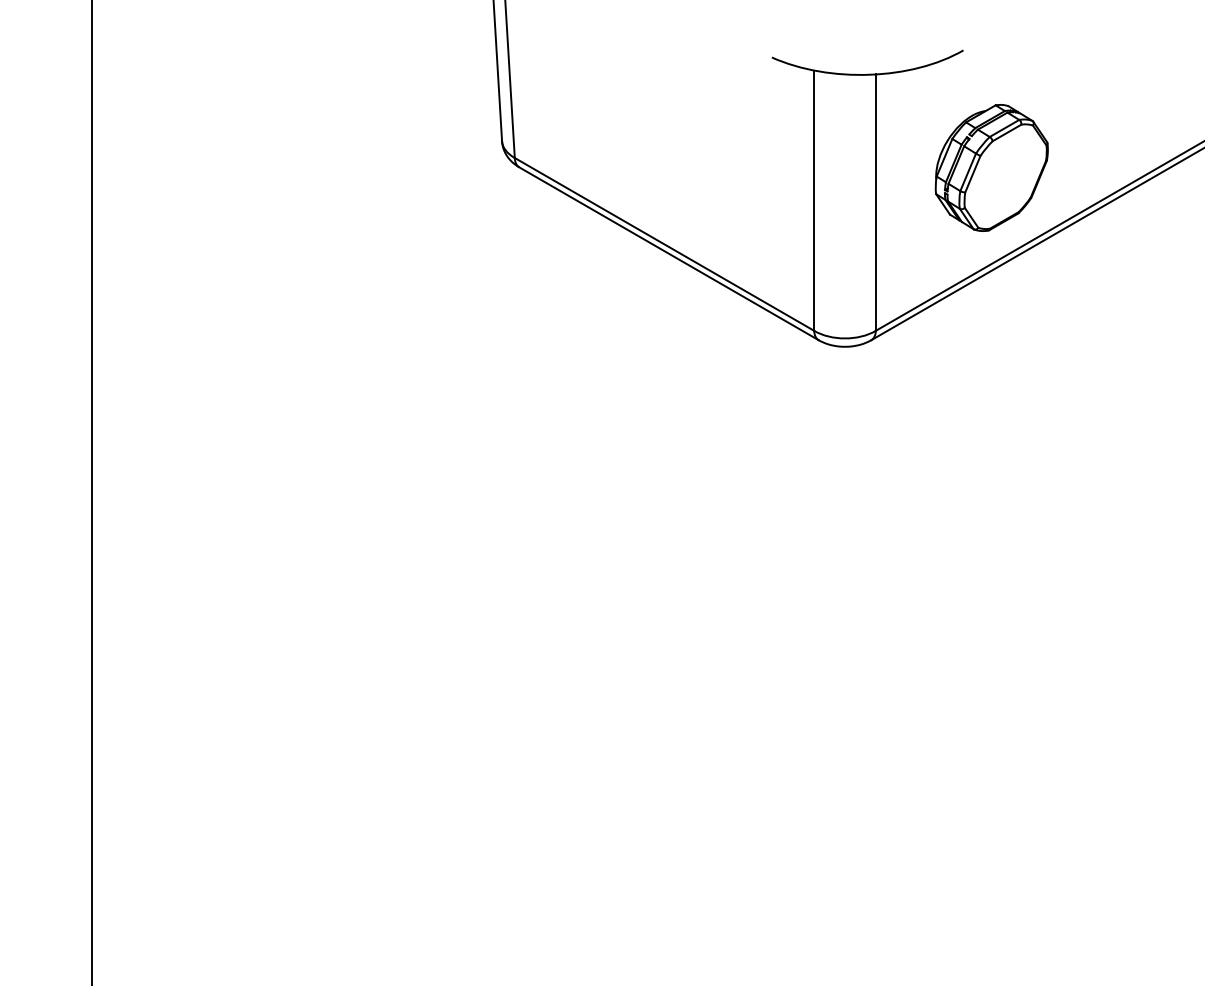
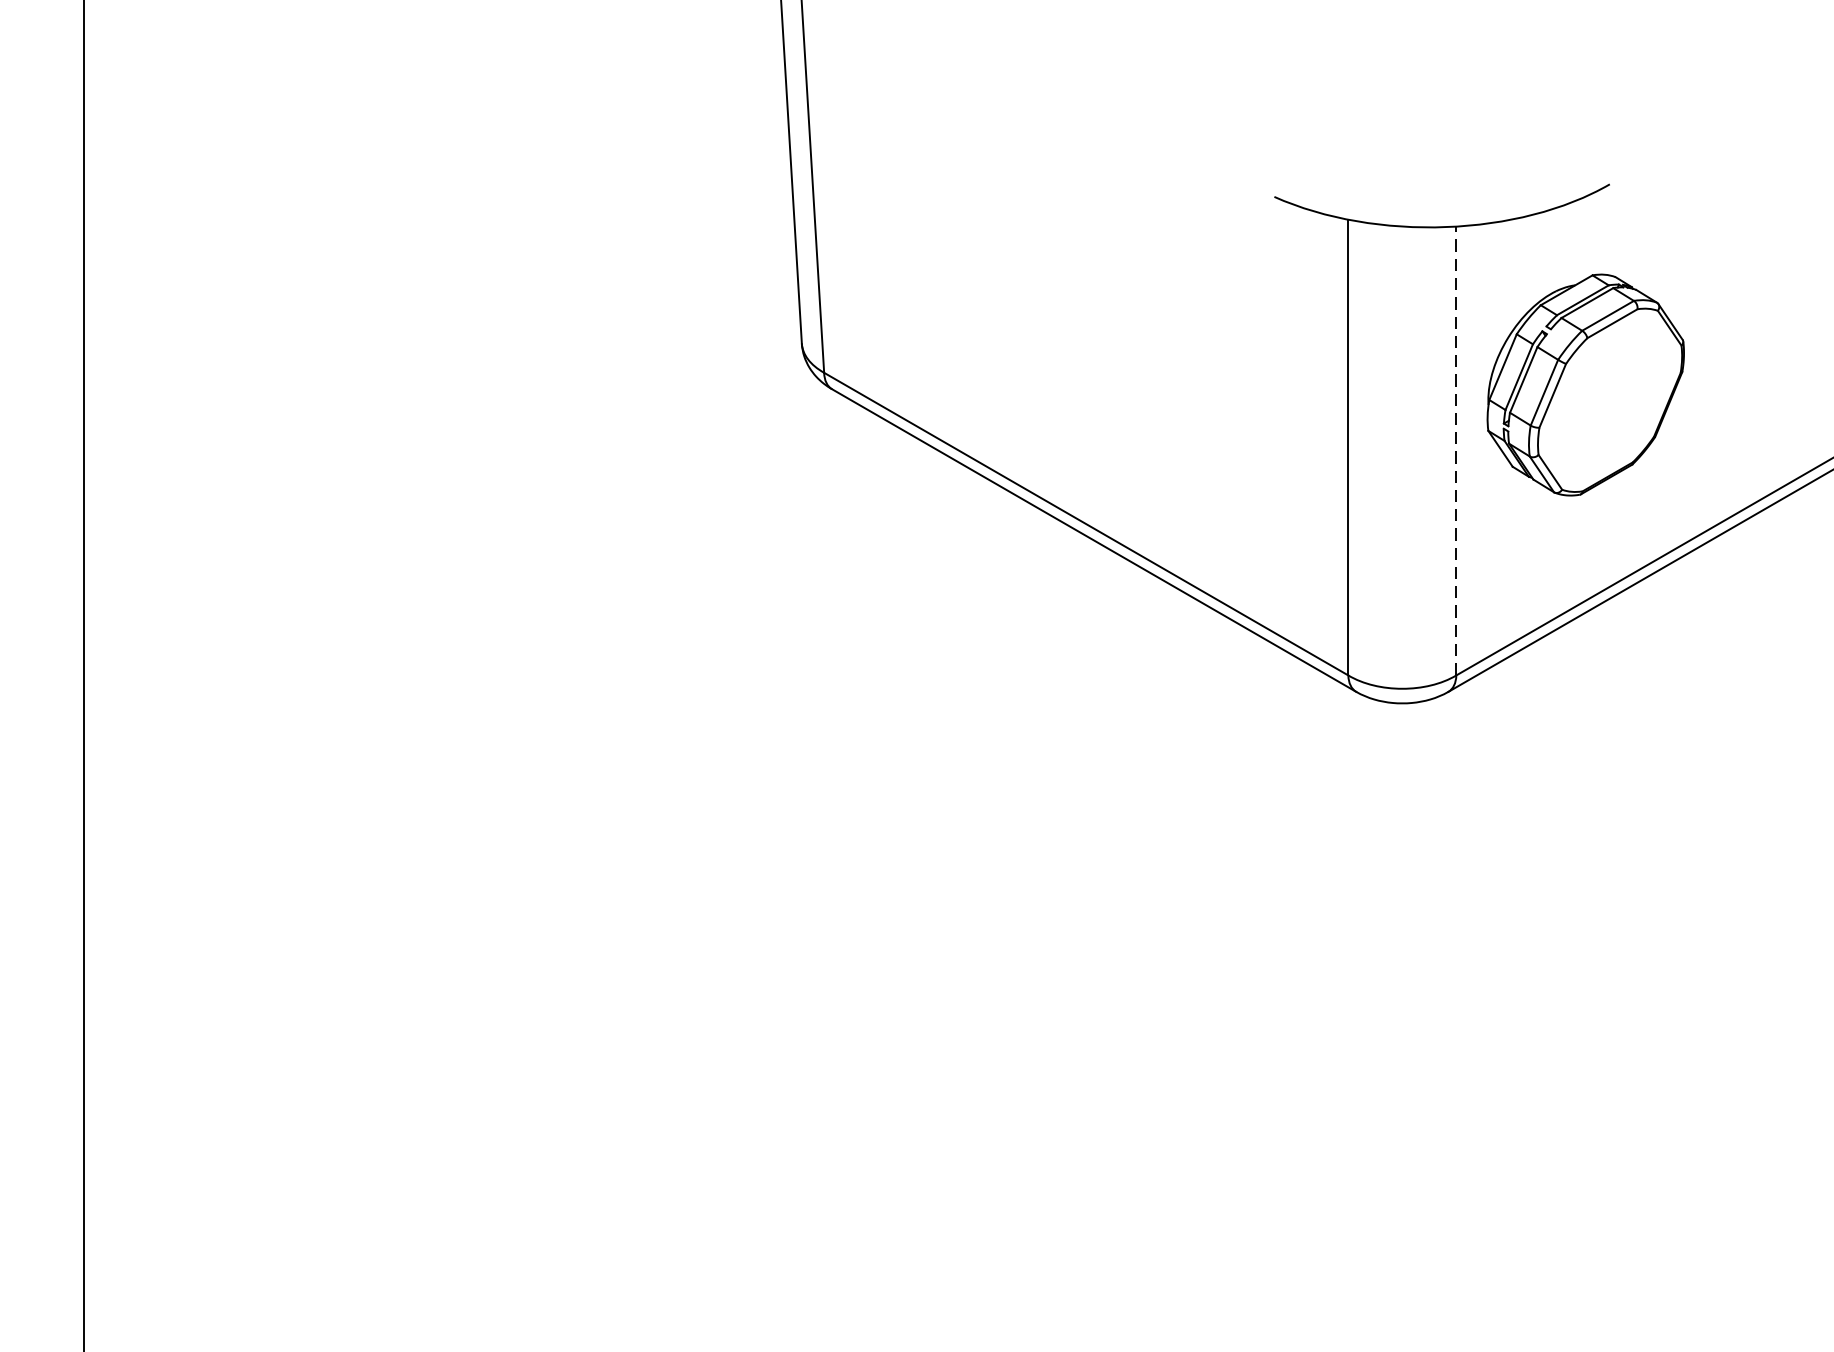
part: (991, 167) -> (1585, 384), moved
line: (875, 202) -> (1455, 450), solid -> dashed

